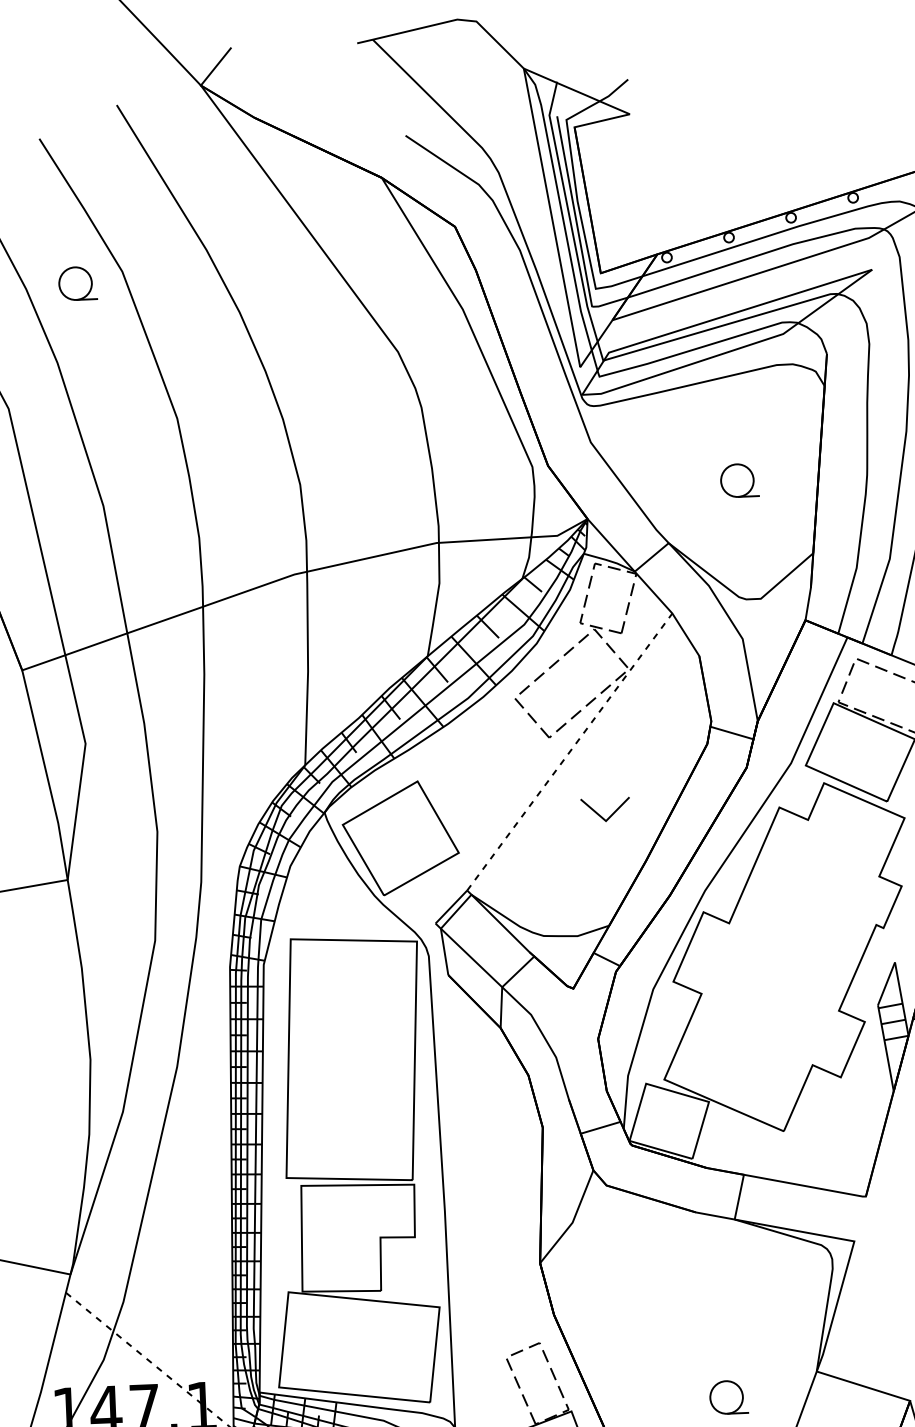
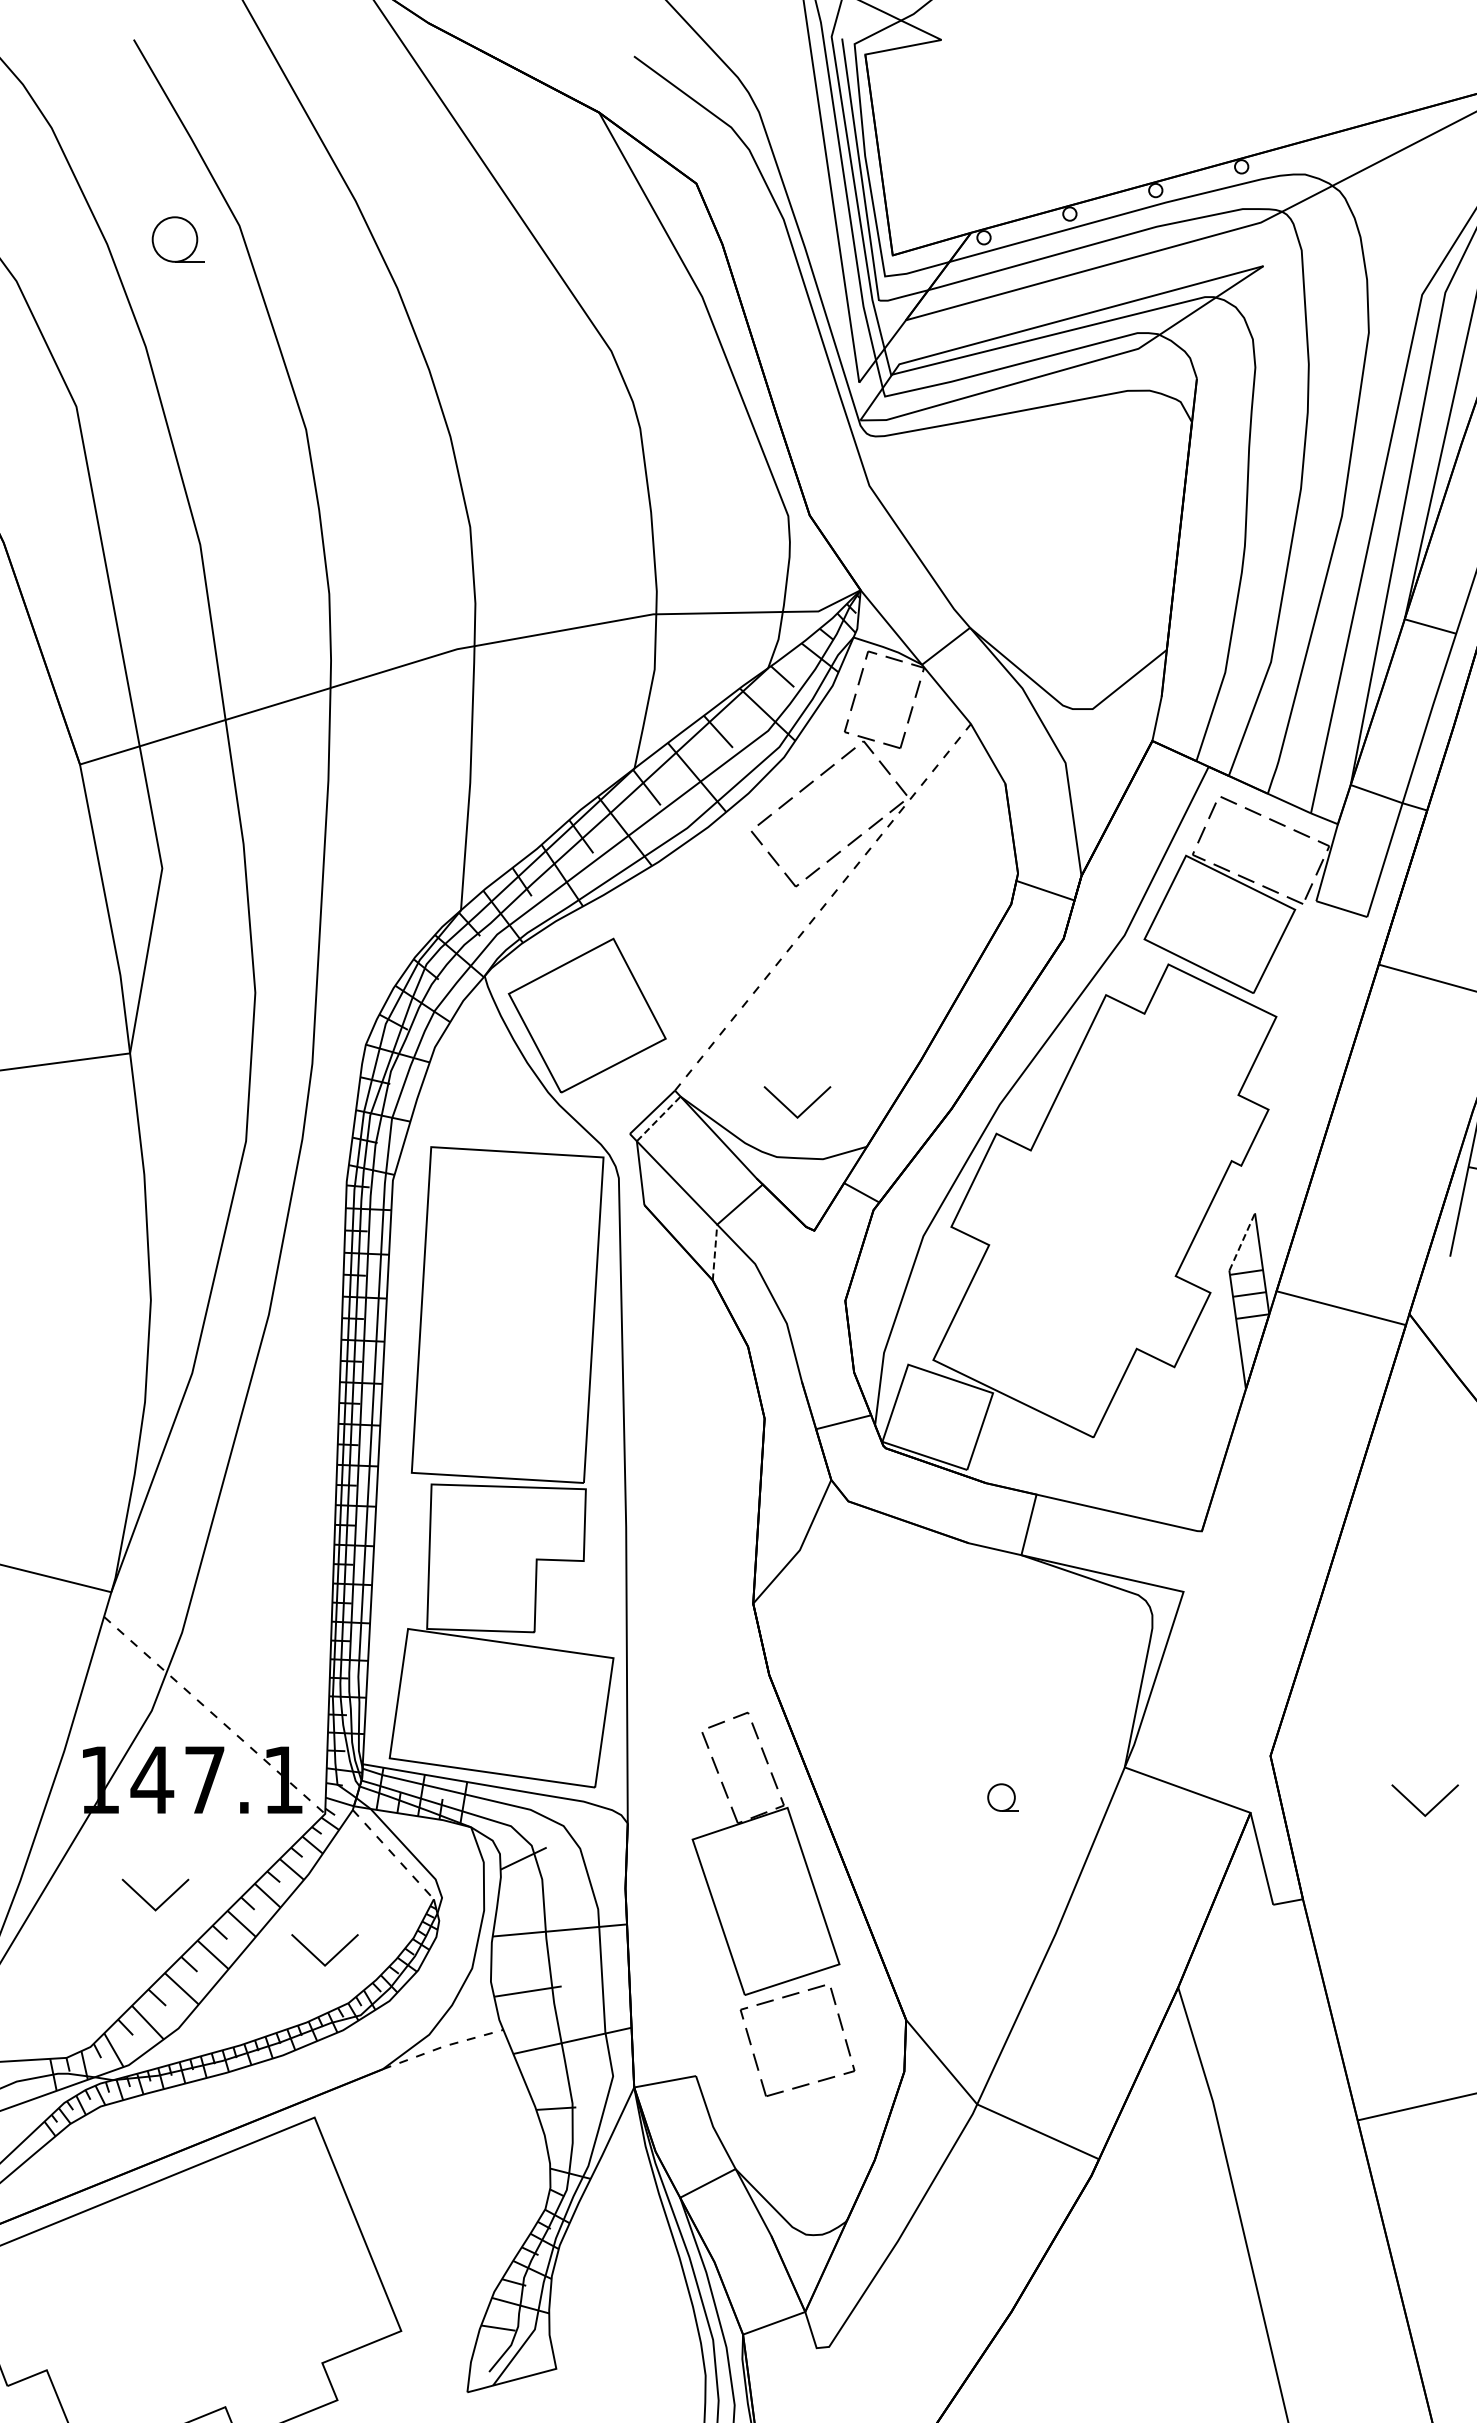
part: (739, 480) -> (1070, 546), removed
part: (600, 815) -> (790, 1109), moved
line: (456, 911) -> (659, 1118), solid -> dashed
line: (886, 984) -> (1242, 1242), solid -> dashed
line: (501, 1007) -> (715, 1252), solid -> dashed
part: (729, 1397) -> (1003, 1797), size x0.6

